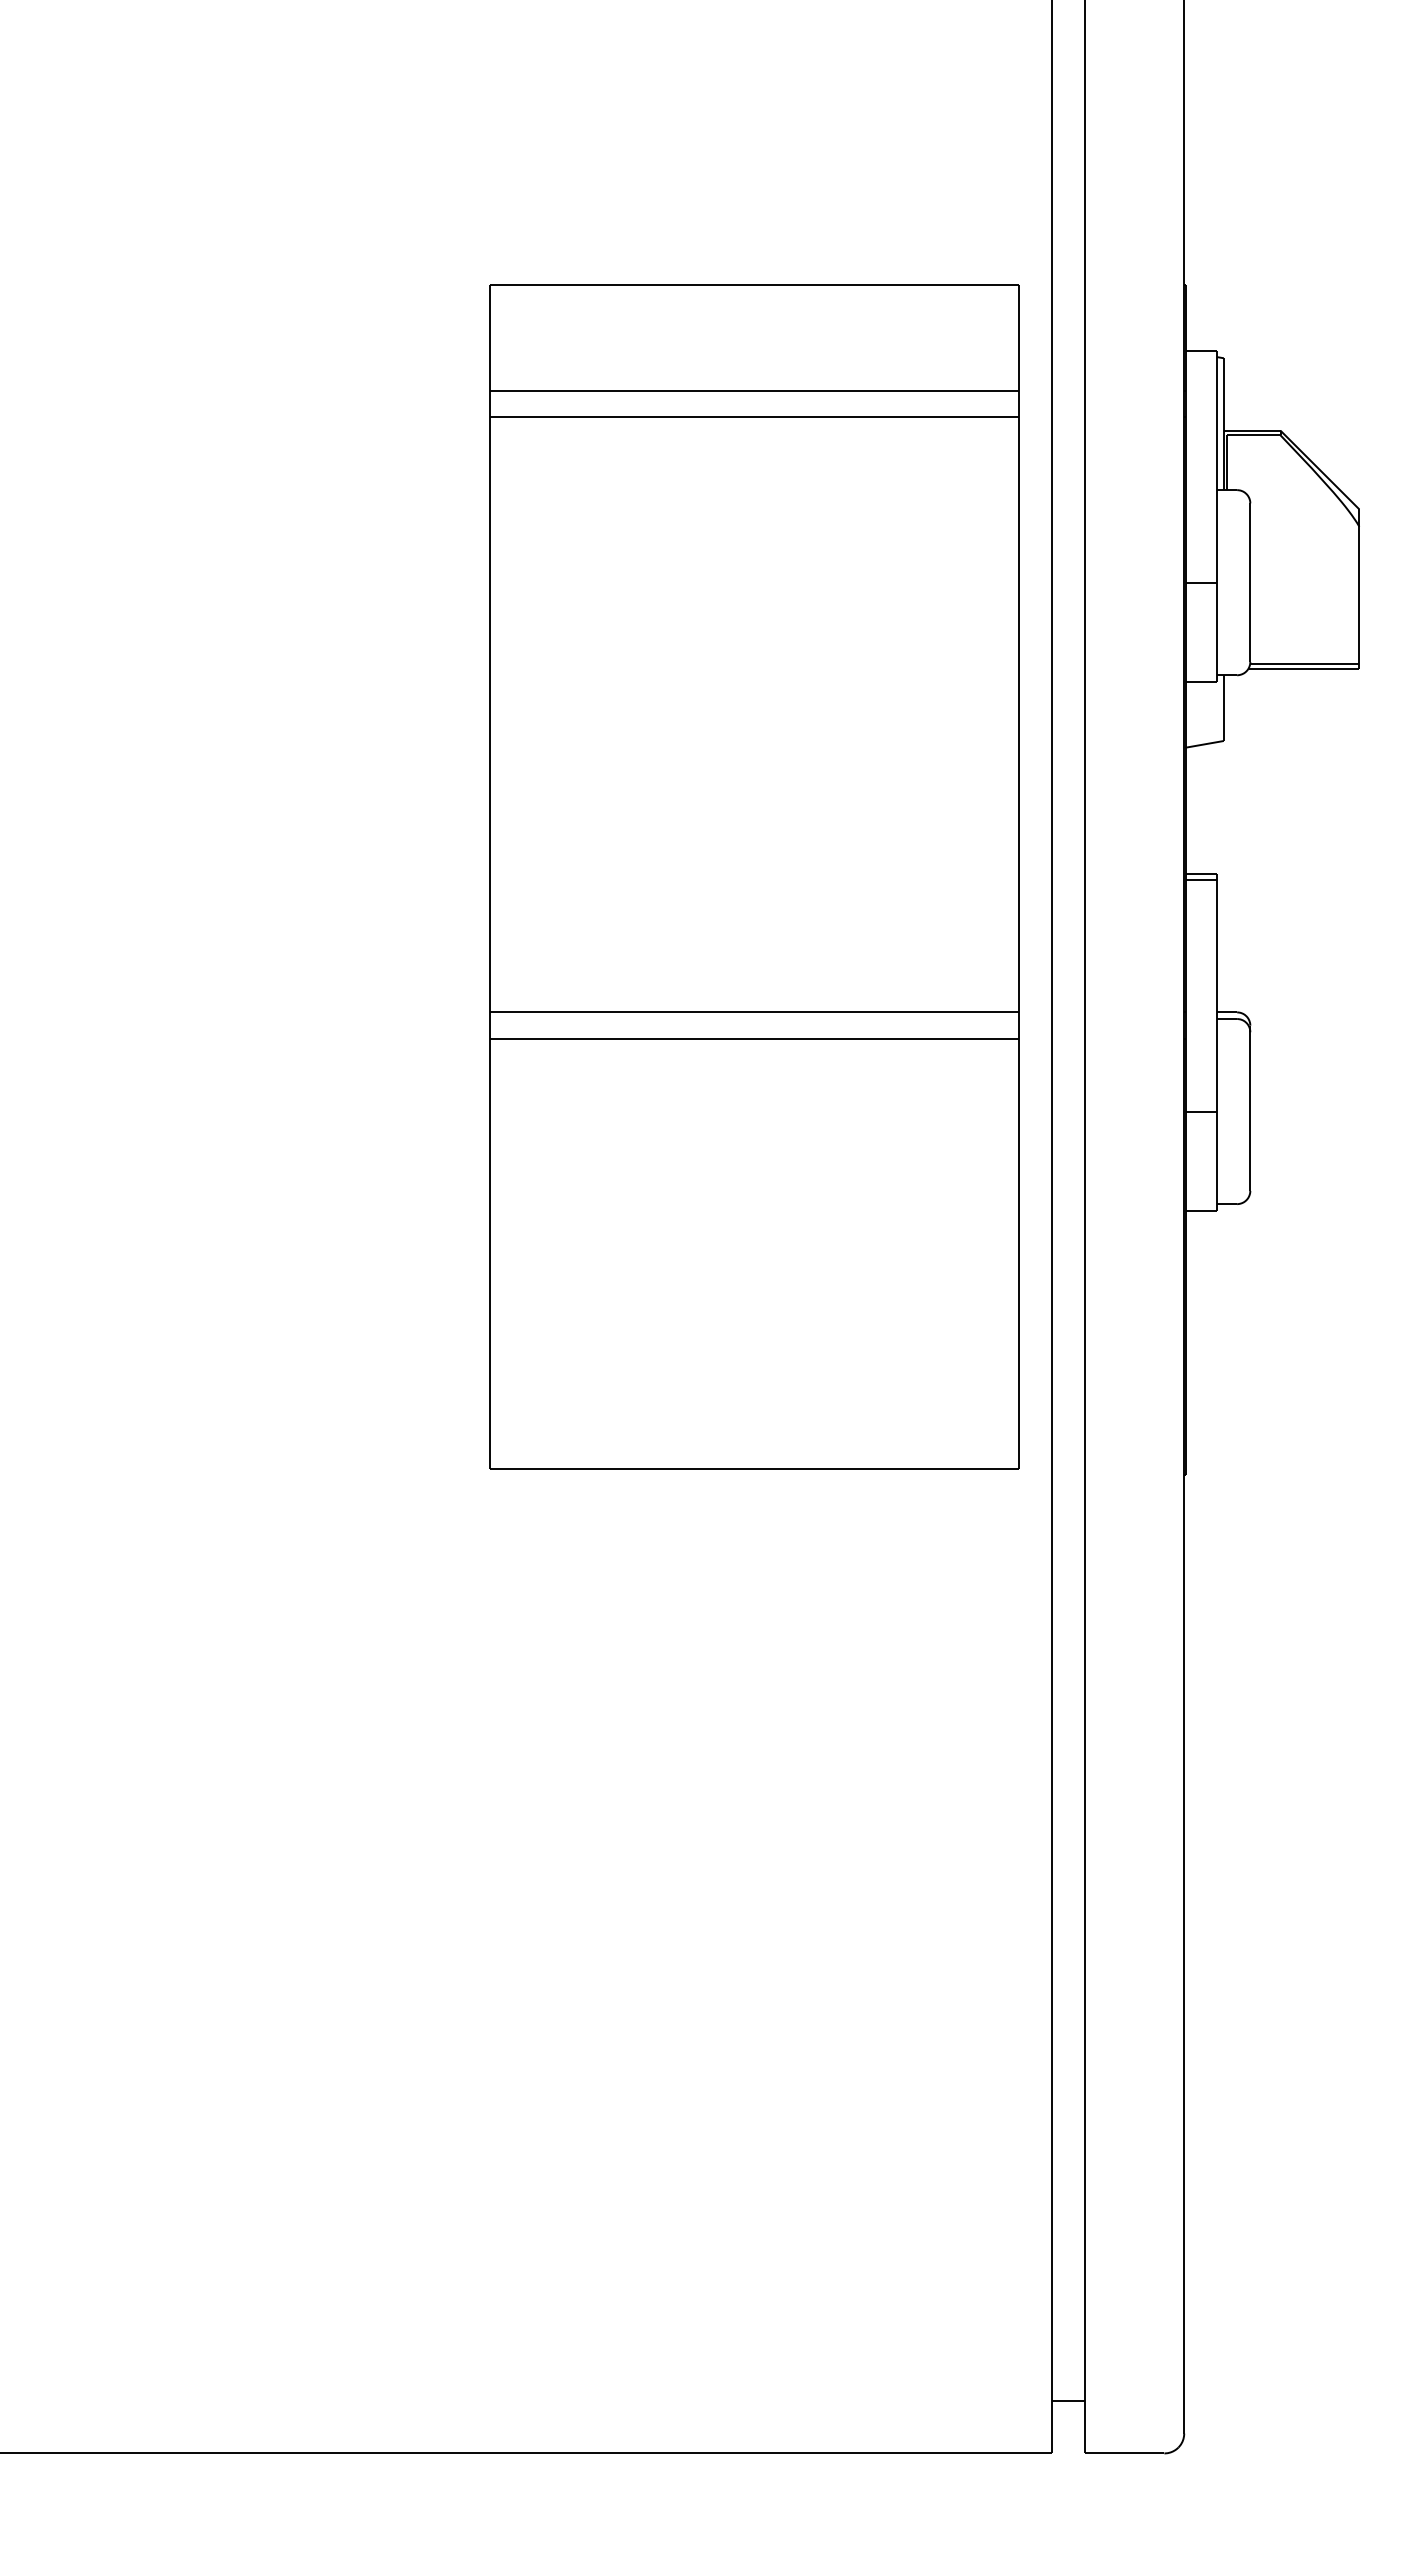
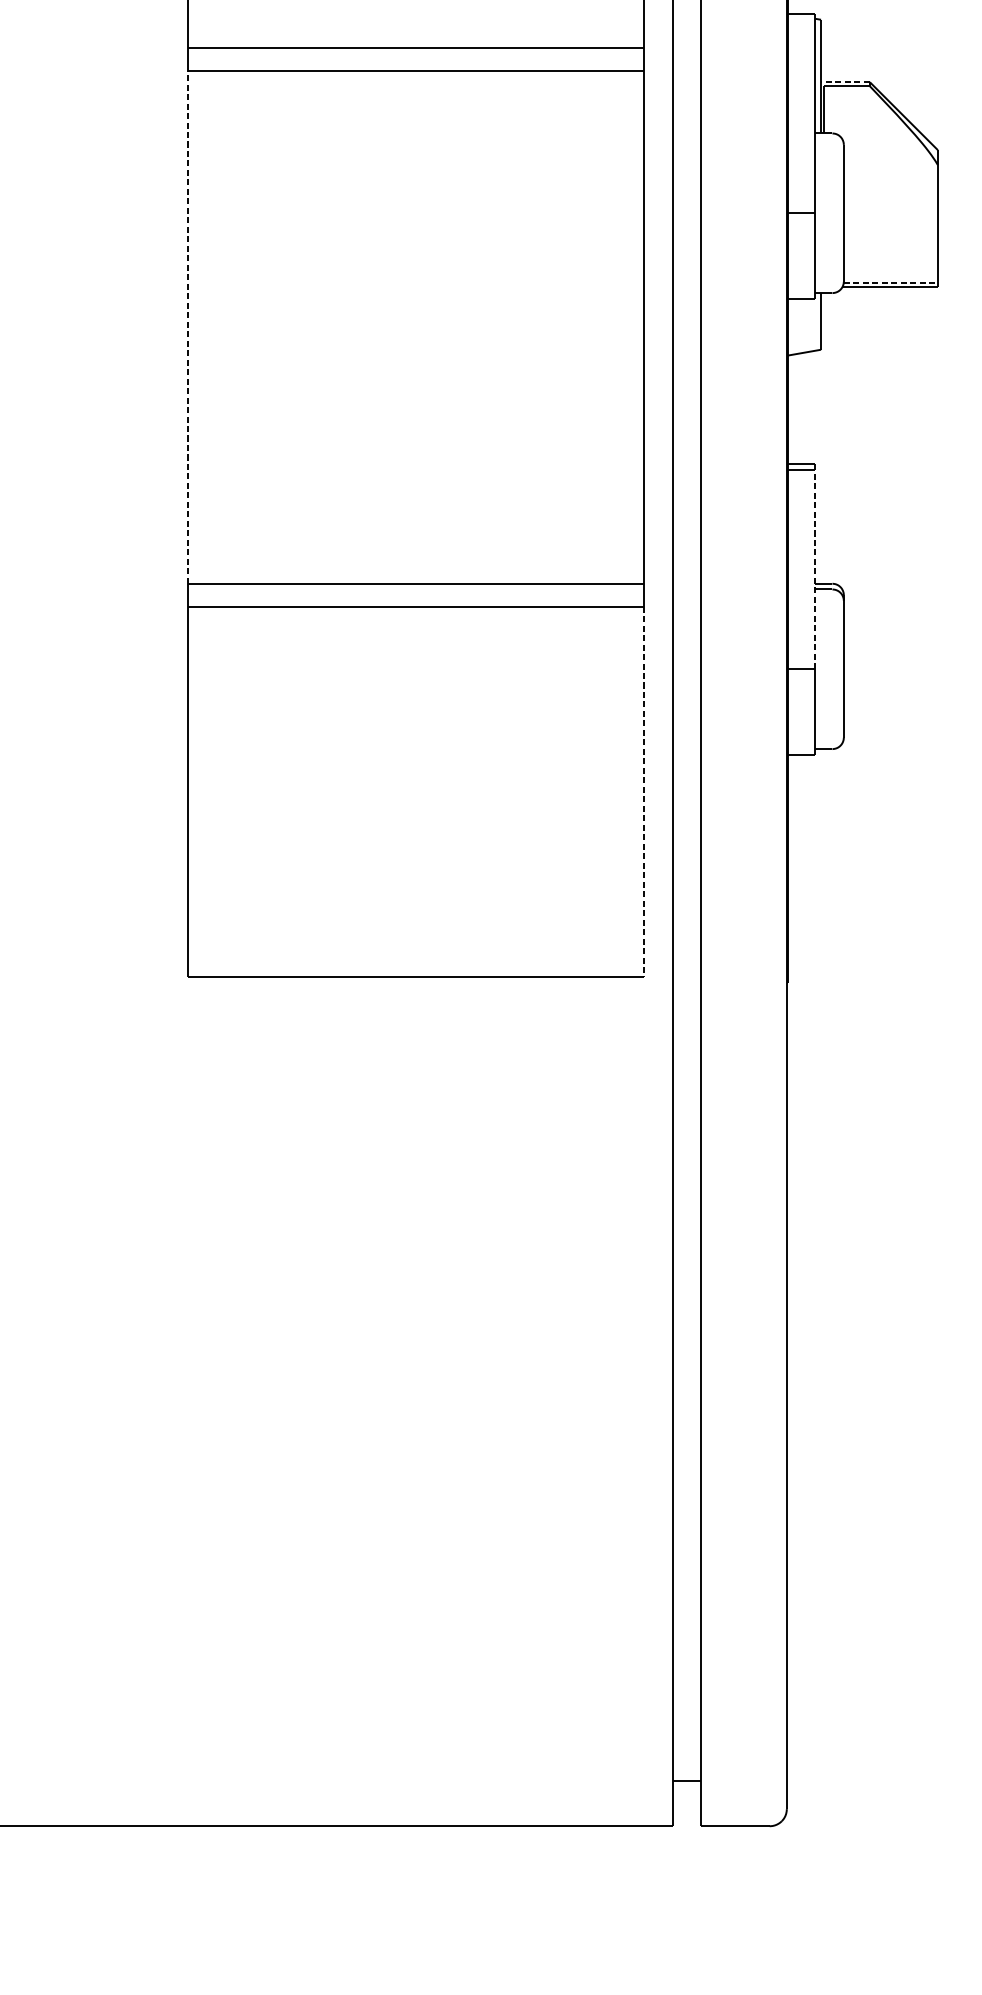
line: (1251, 430) -> (844, 82), solid -> dashed
line: (1304, 663) -> (890, 282), solid -> dashed
line: (490, 714) -> (188, 326), solid -> dashed
line: (1217, 995) -> (815, 569), solid -> dashed
line: (1018, 1253) -> (643, 791), solid -> dashed

